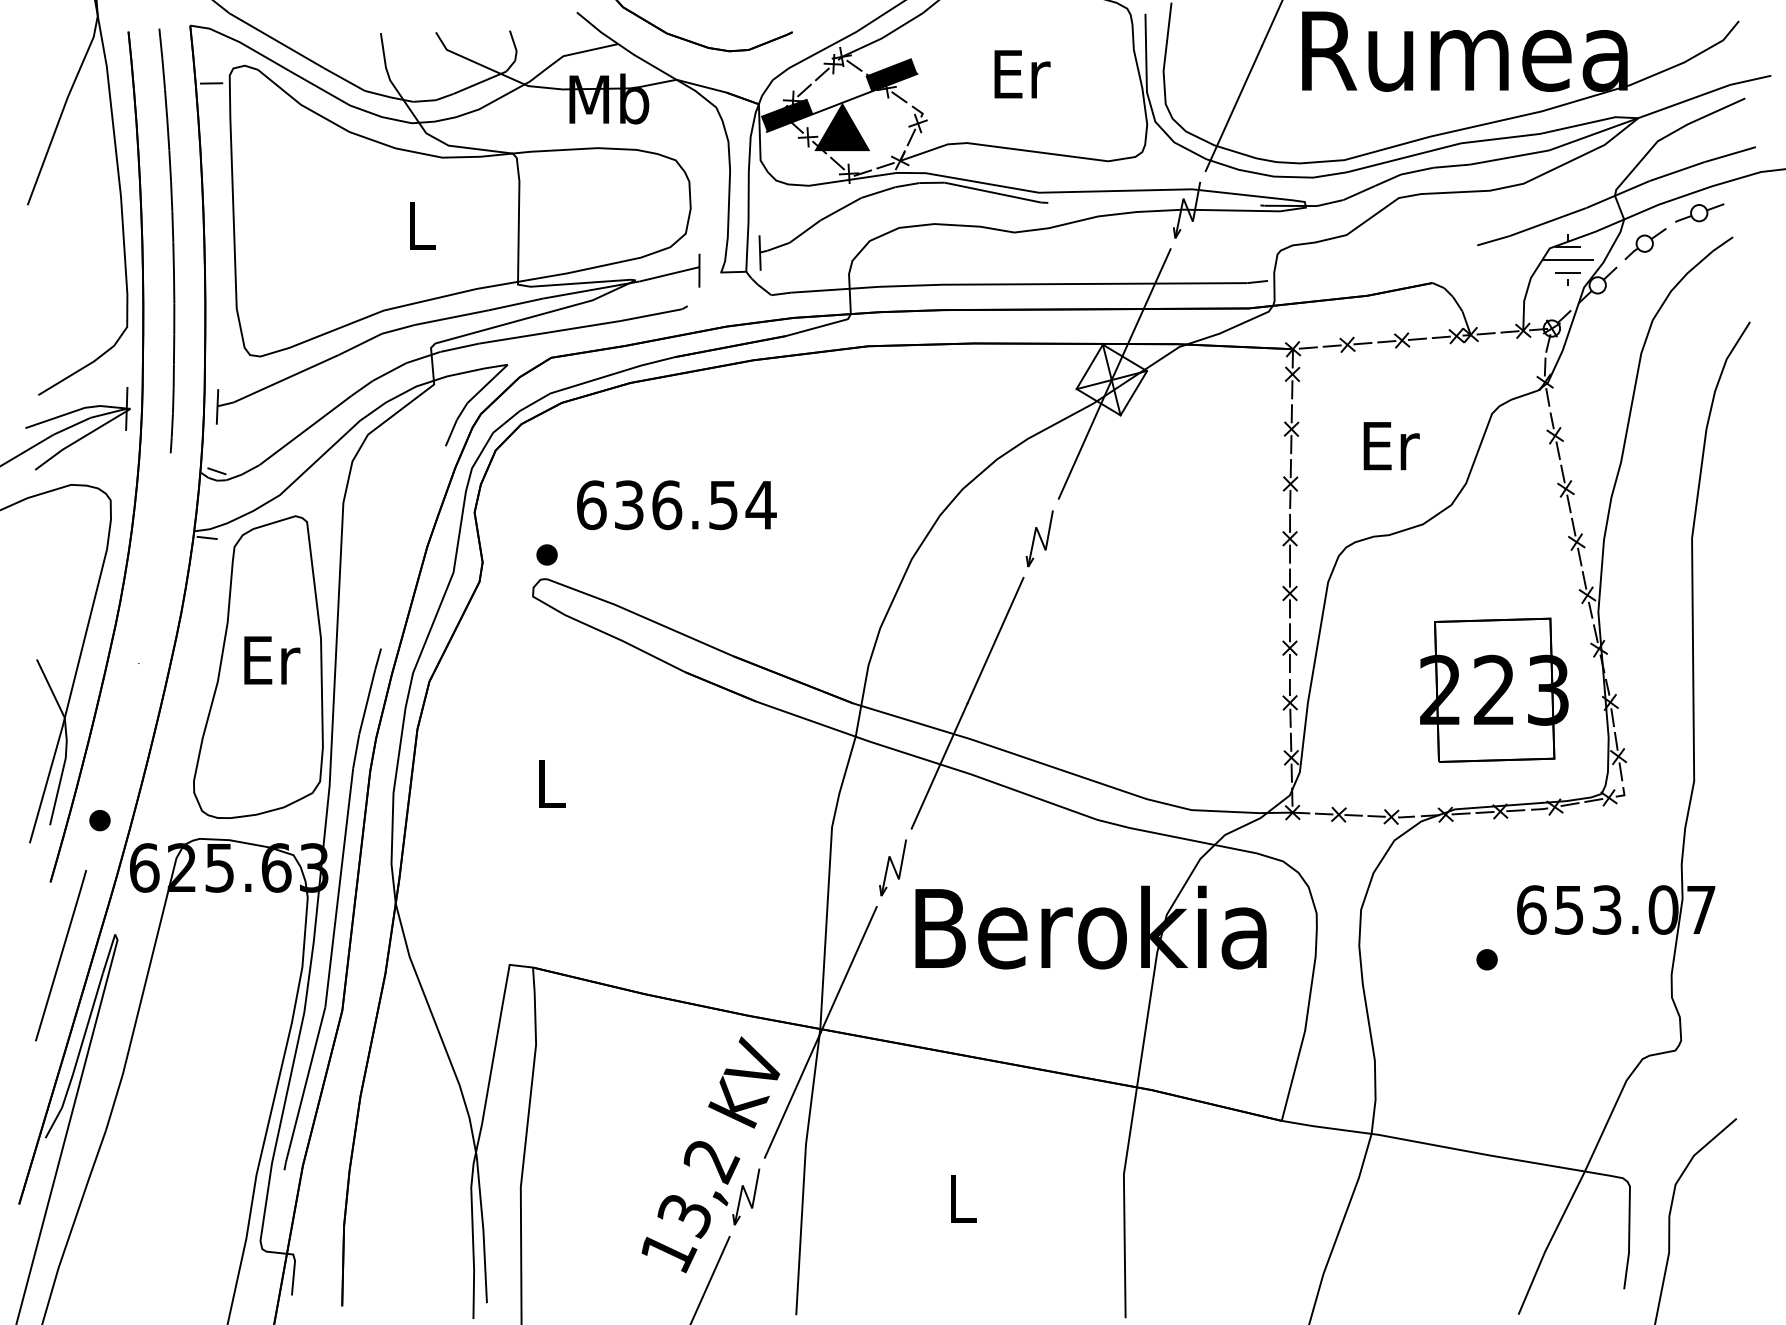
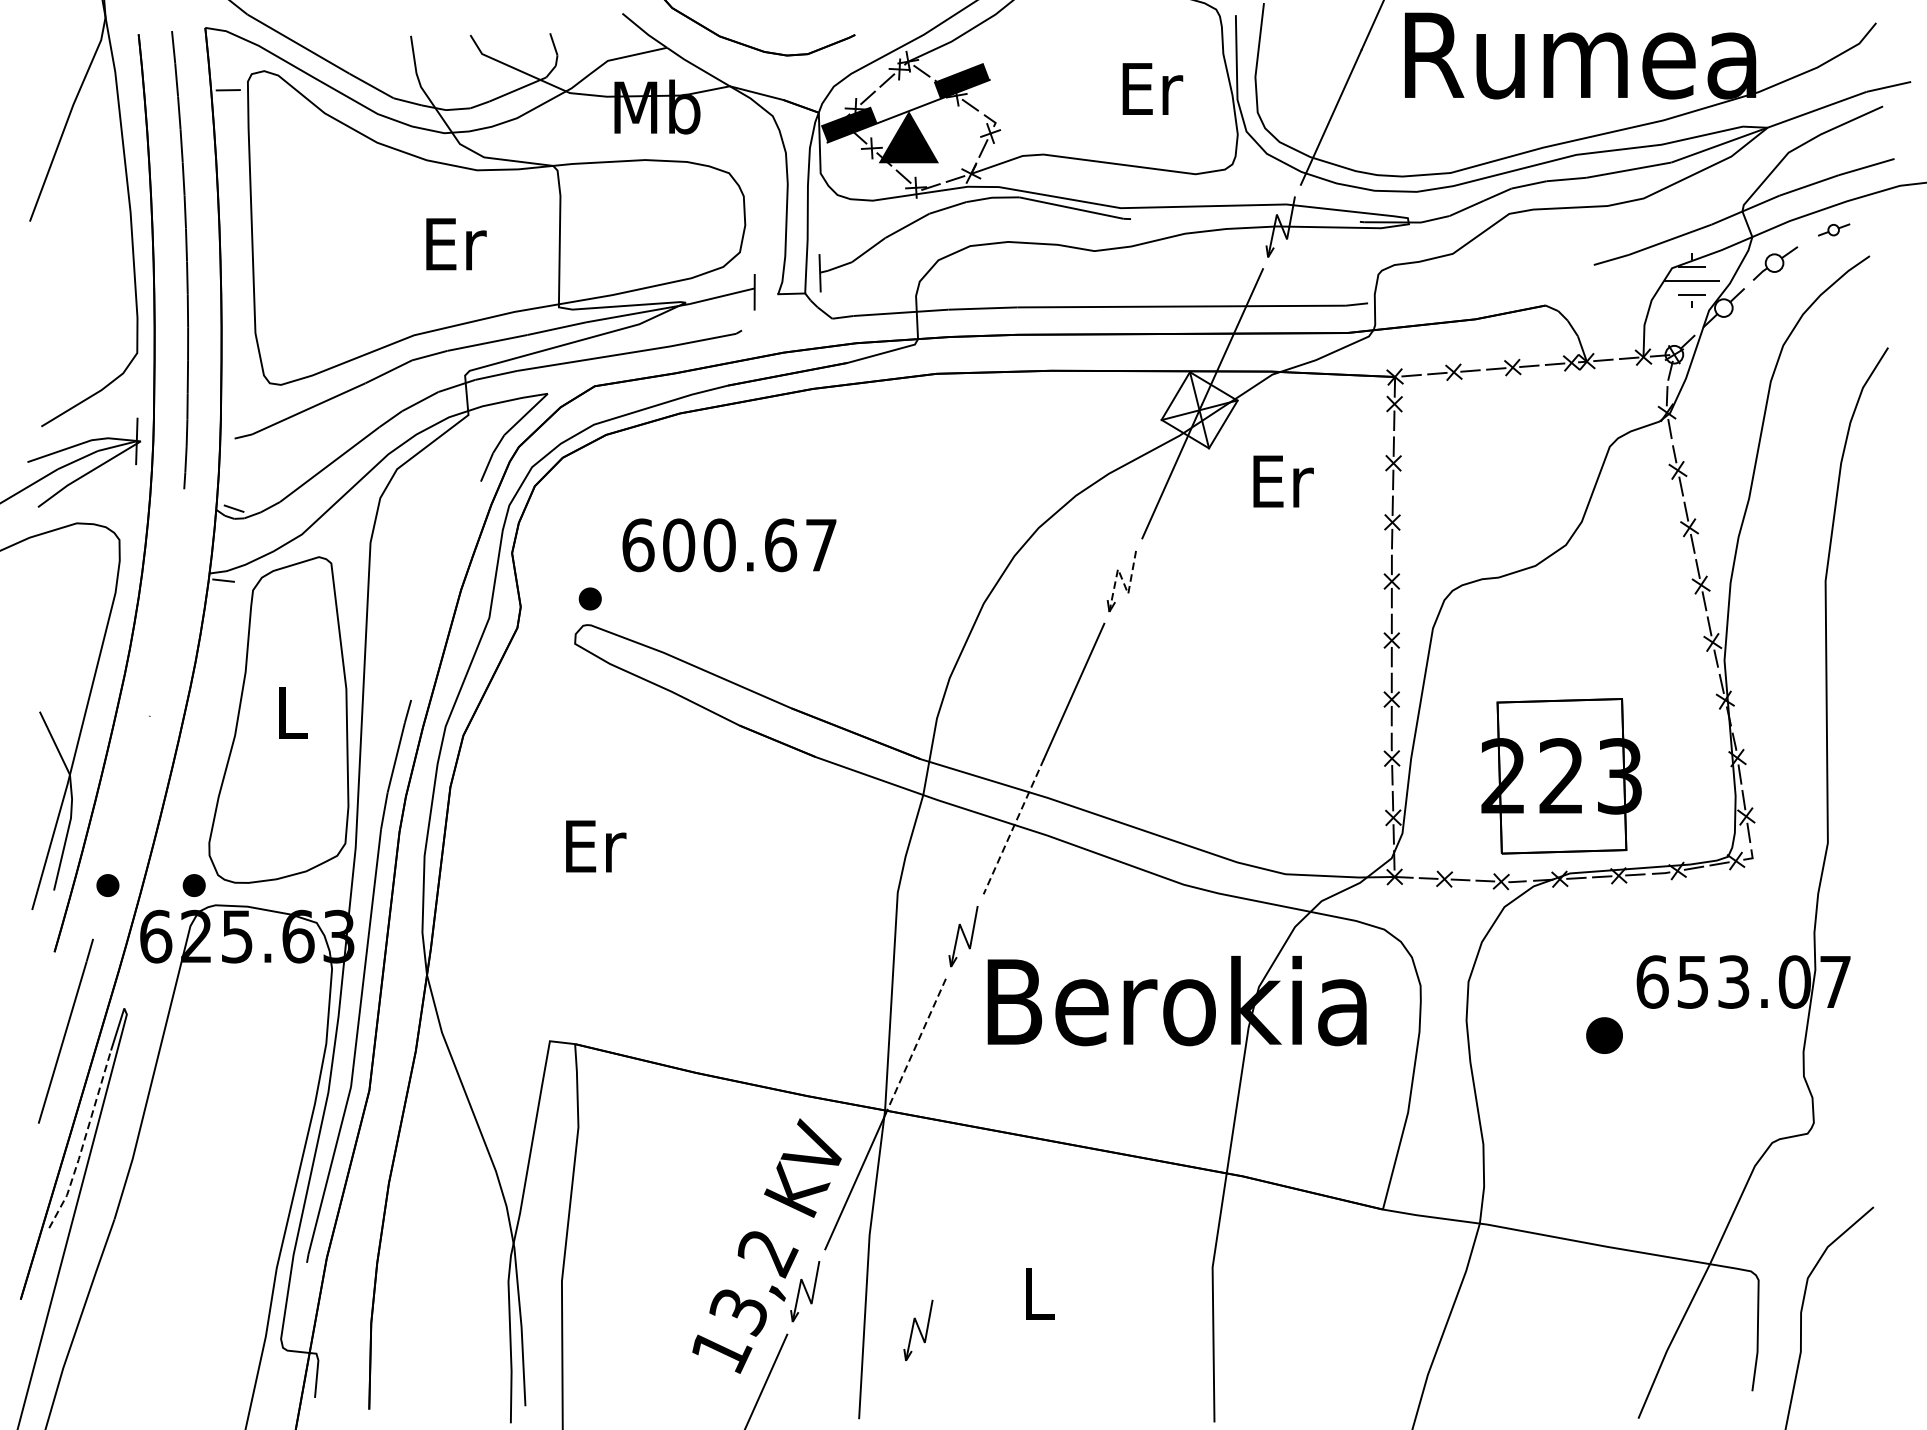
text: (1022, 74) -> (1152, 89), moved
part: (1699, 212) -> (1833, 229), size x0.6
text: (423, 226) -> (456, 244), L -> Er
line: (217, 406) -> (234, 438), removed
text: (1391, 446) -> (1283, 481), moved
text: (695, 505) -> (750, 545), 636.54 -> 600.67
line: (1040, 538) -> (1122, 581), solid -> dashed
text: (272, 660) -> (294, 712), Er -> L
part: (1494, 689) -> (1561, 775), moved
line: (939, 765) -> (1013, 826), solid -> dashed
text: (552, 784) -> (596, 846), L -> Er
part: (179, 820) -> (193, 885), added
part: (1486, 959) -> (1603, 1035), size x1.6
line: (848, 969) -> (915, 1046), solid -> dashed
line: (77, 1058) -> (83, 1142), solid -> dashed
part: (851, 1232) -> (918, 1329), added

